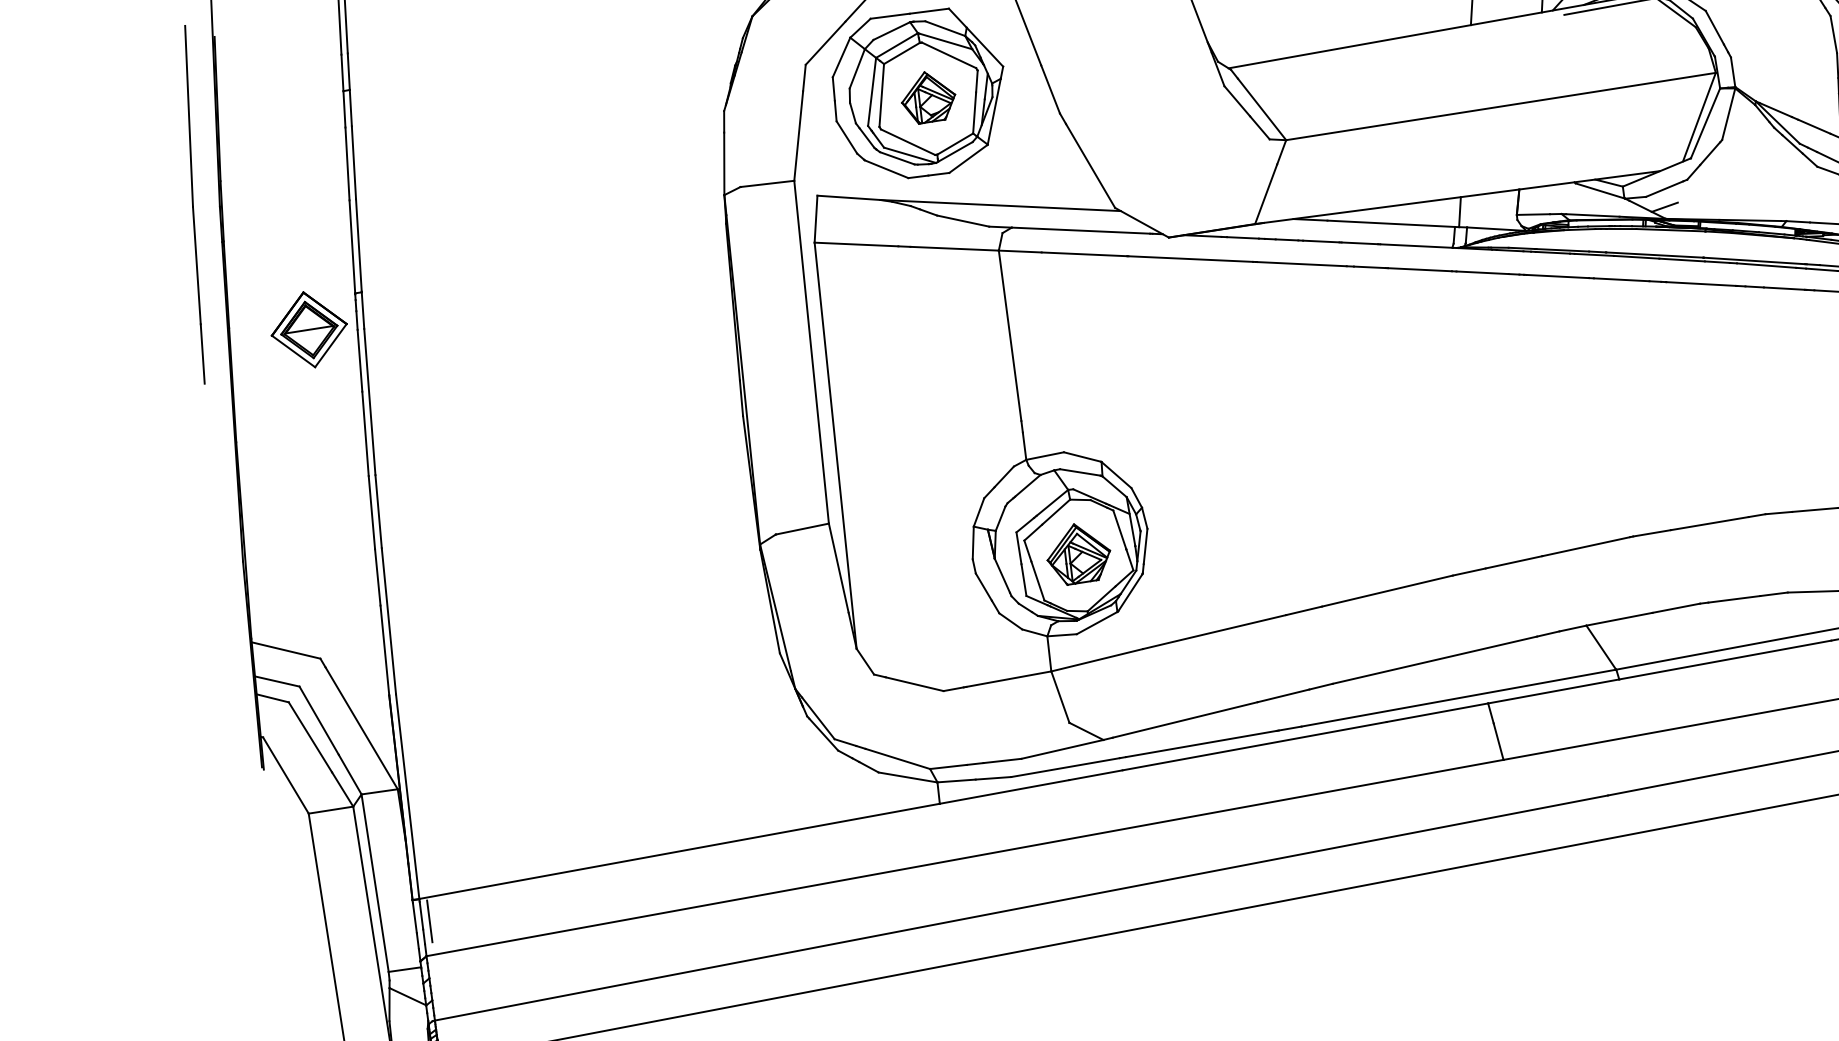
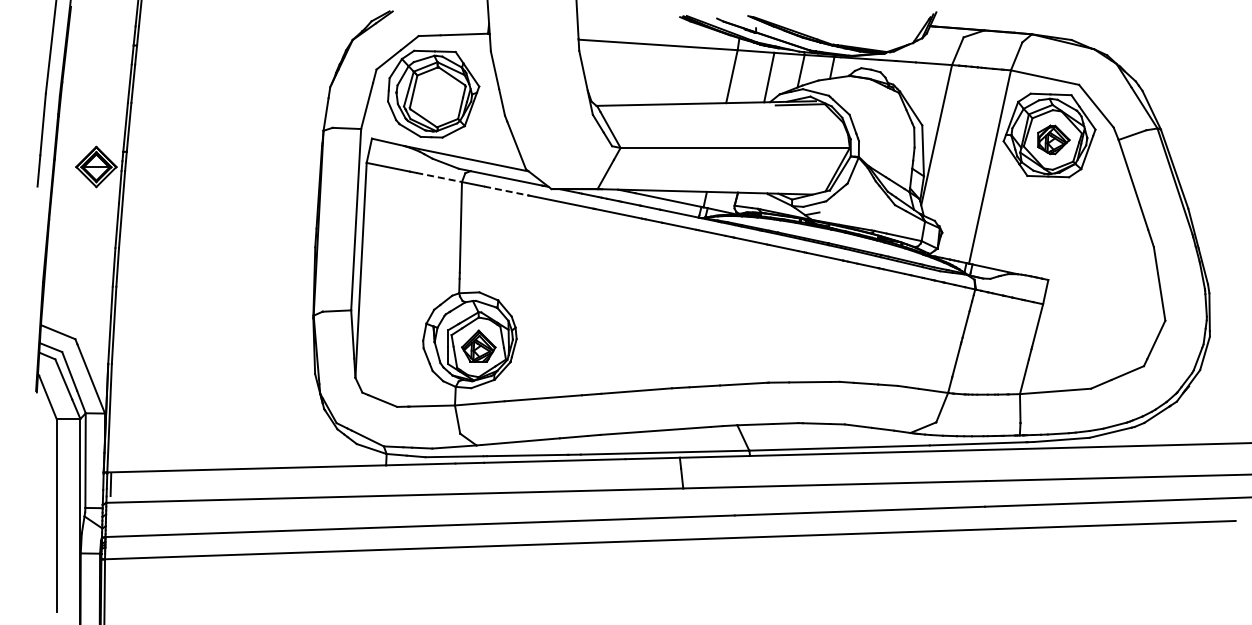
part: (927, 97) -> (437, 96), removed
line: (955, 248) -> (439, 177), solid -> dashed
line: (1084, 253) -> (506, 190), solid -> dashed

